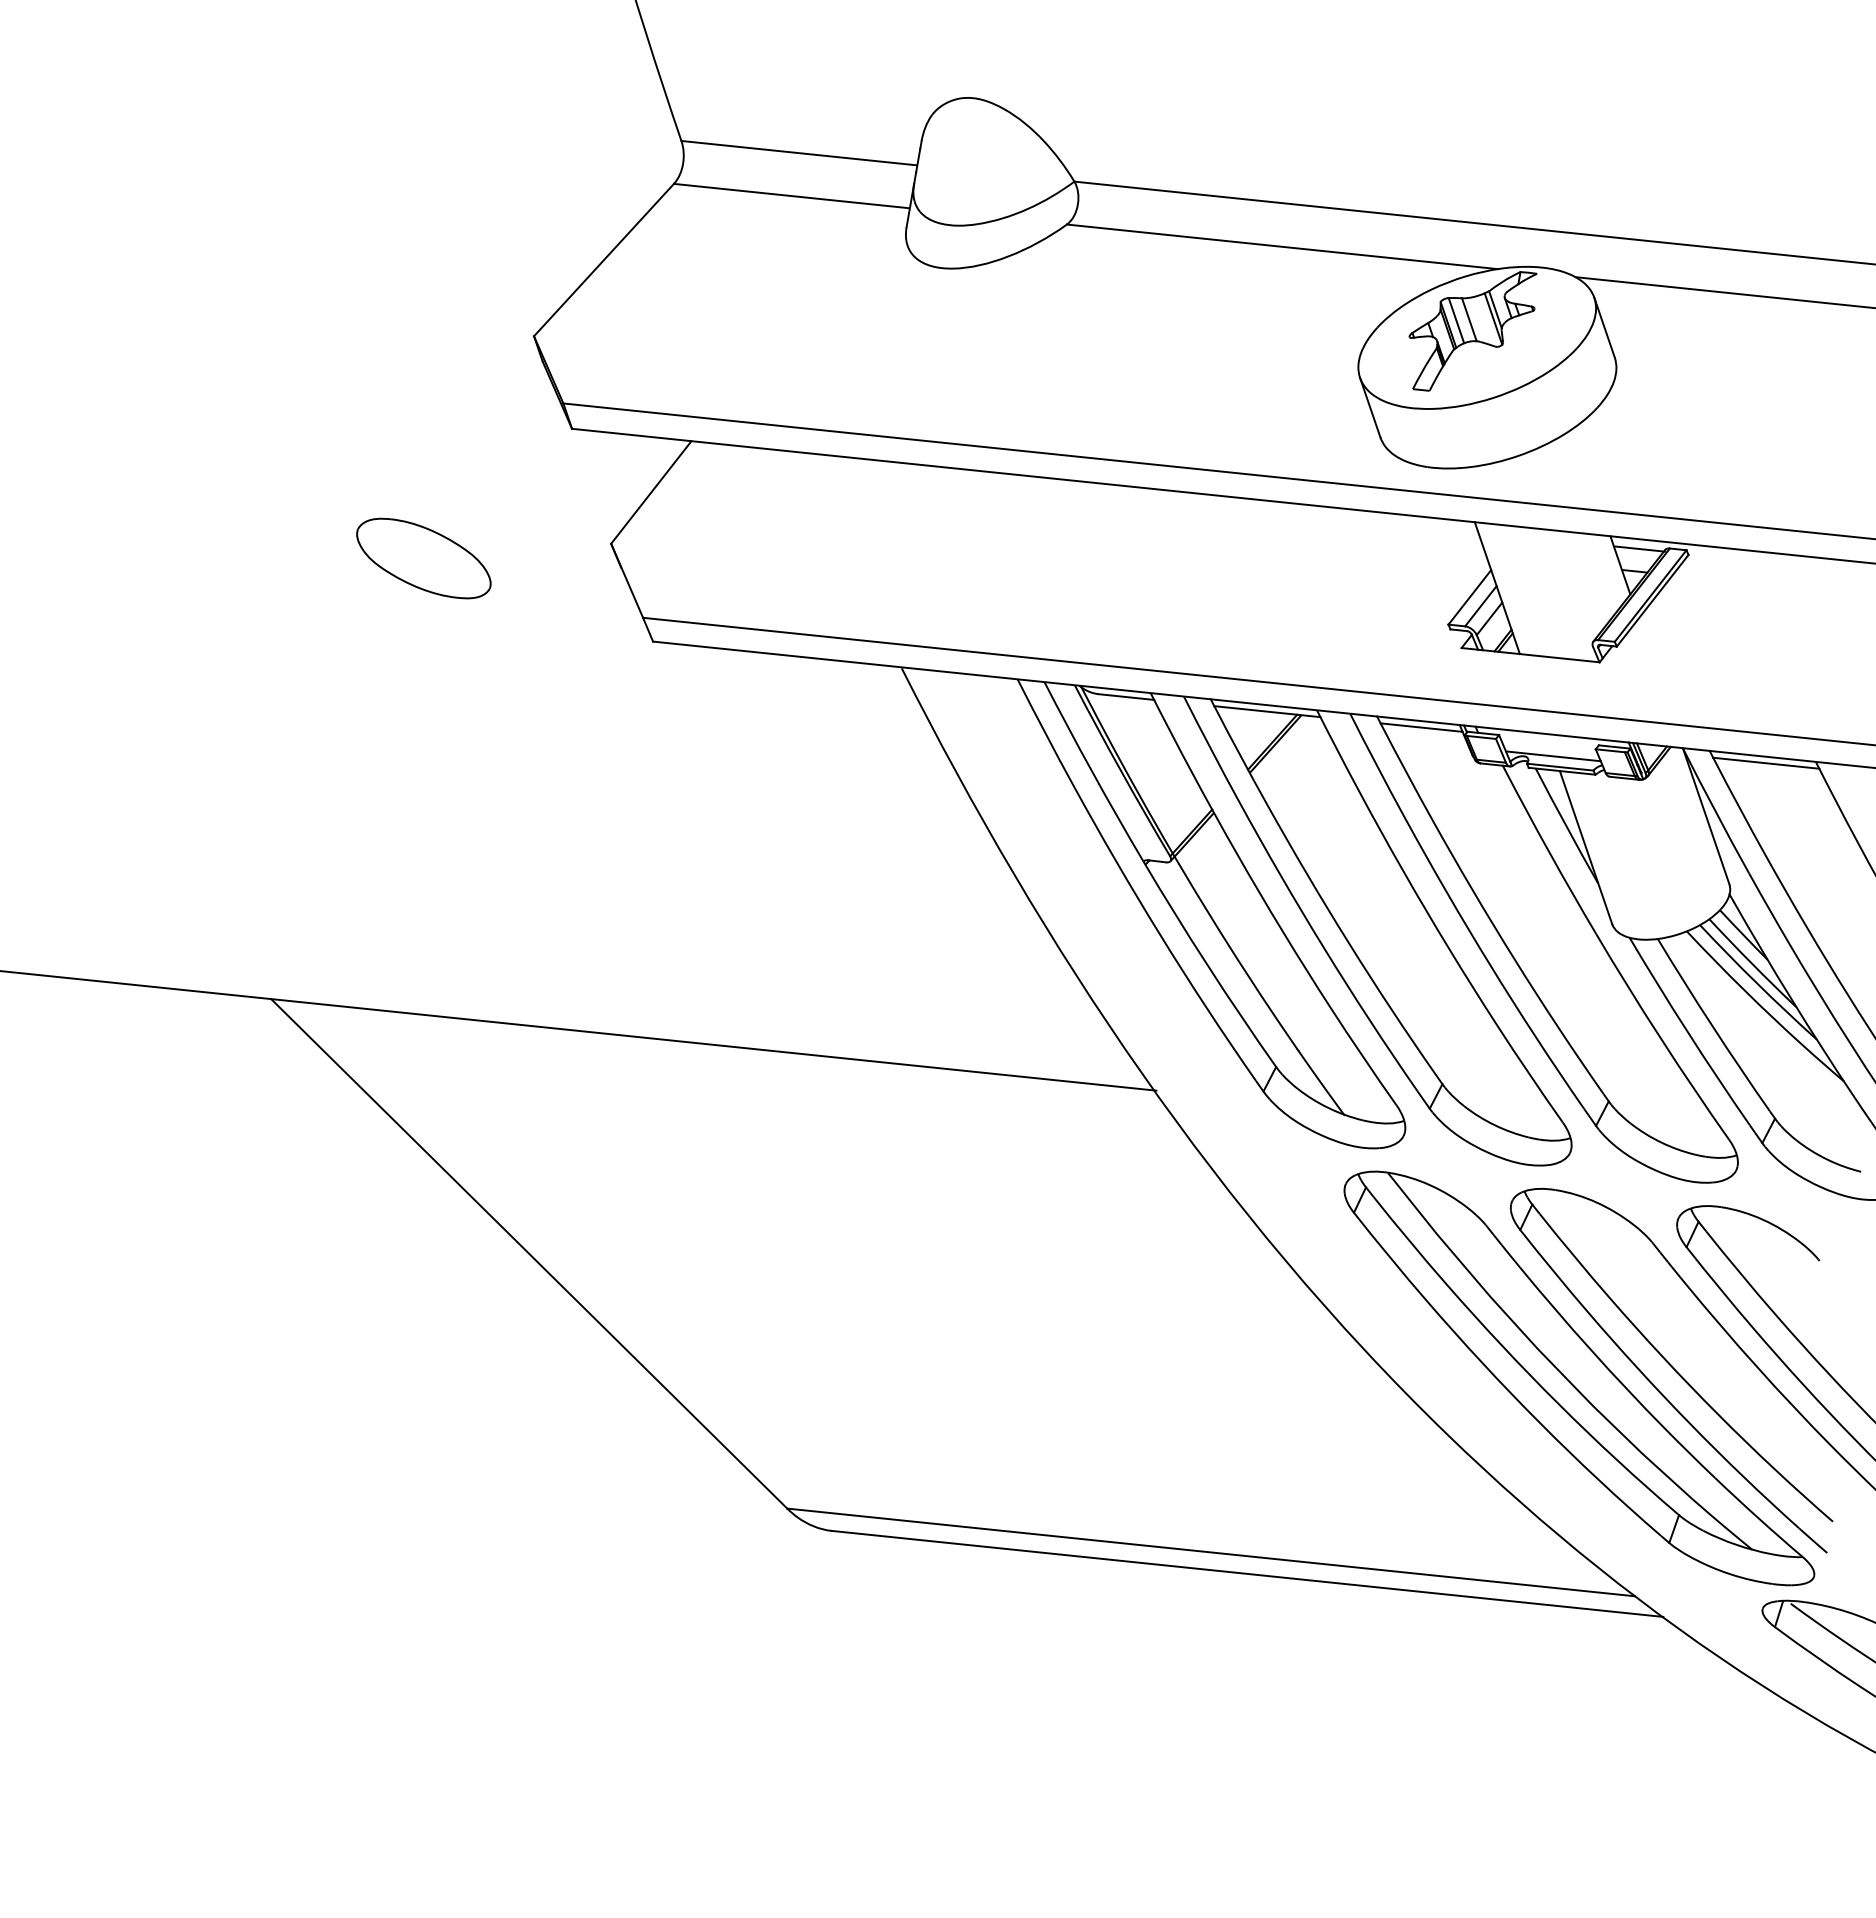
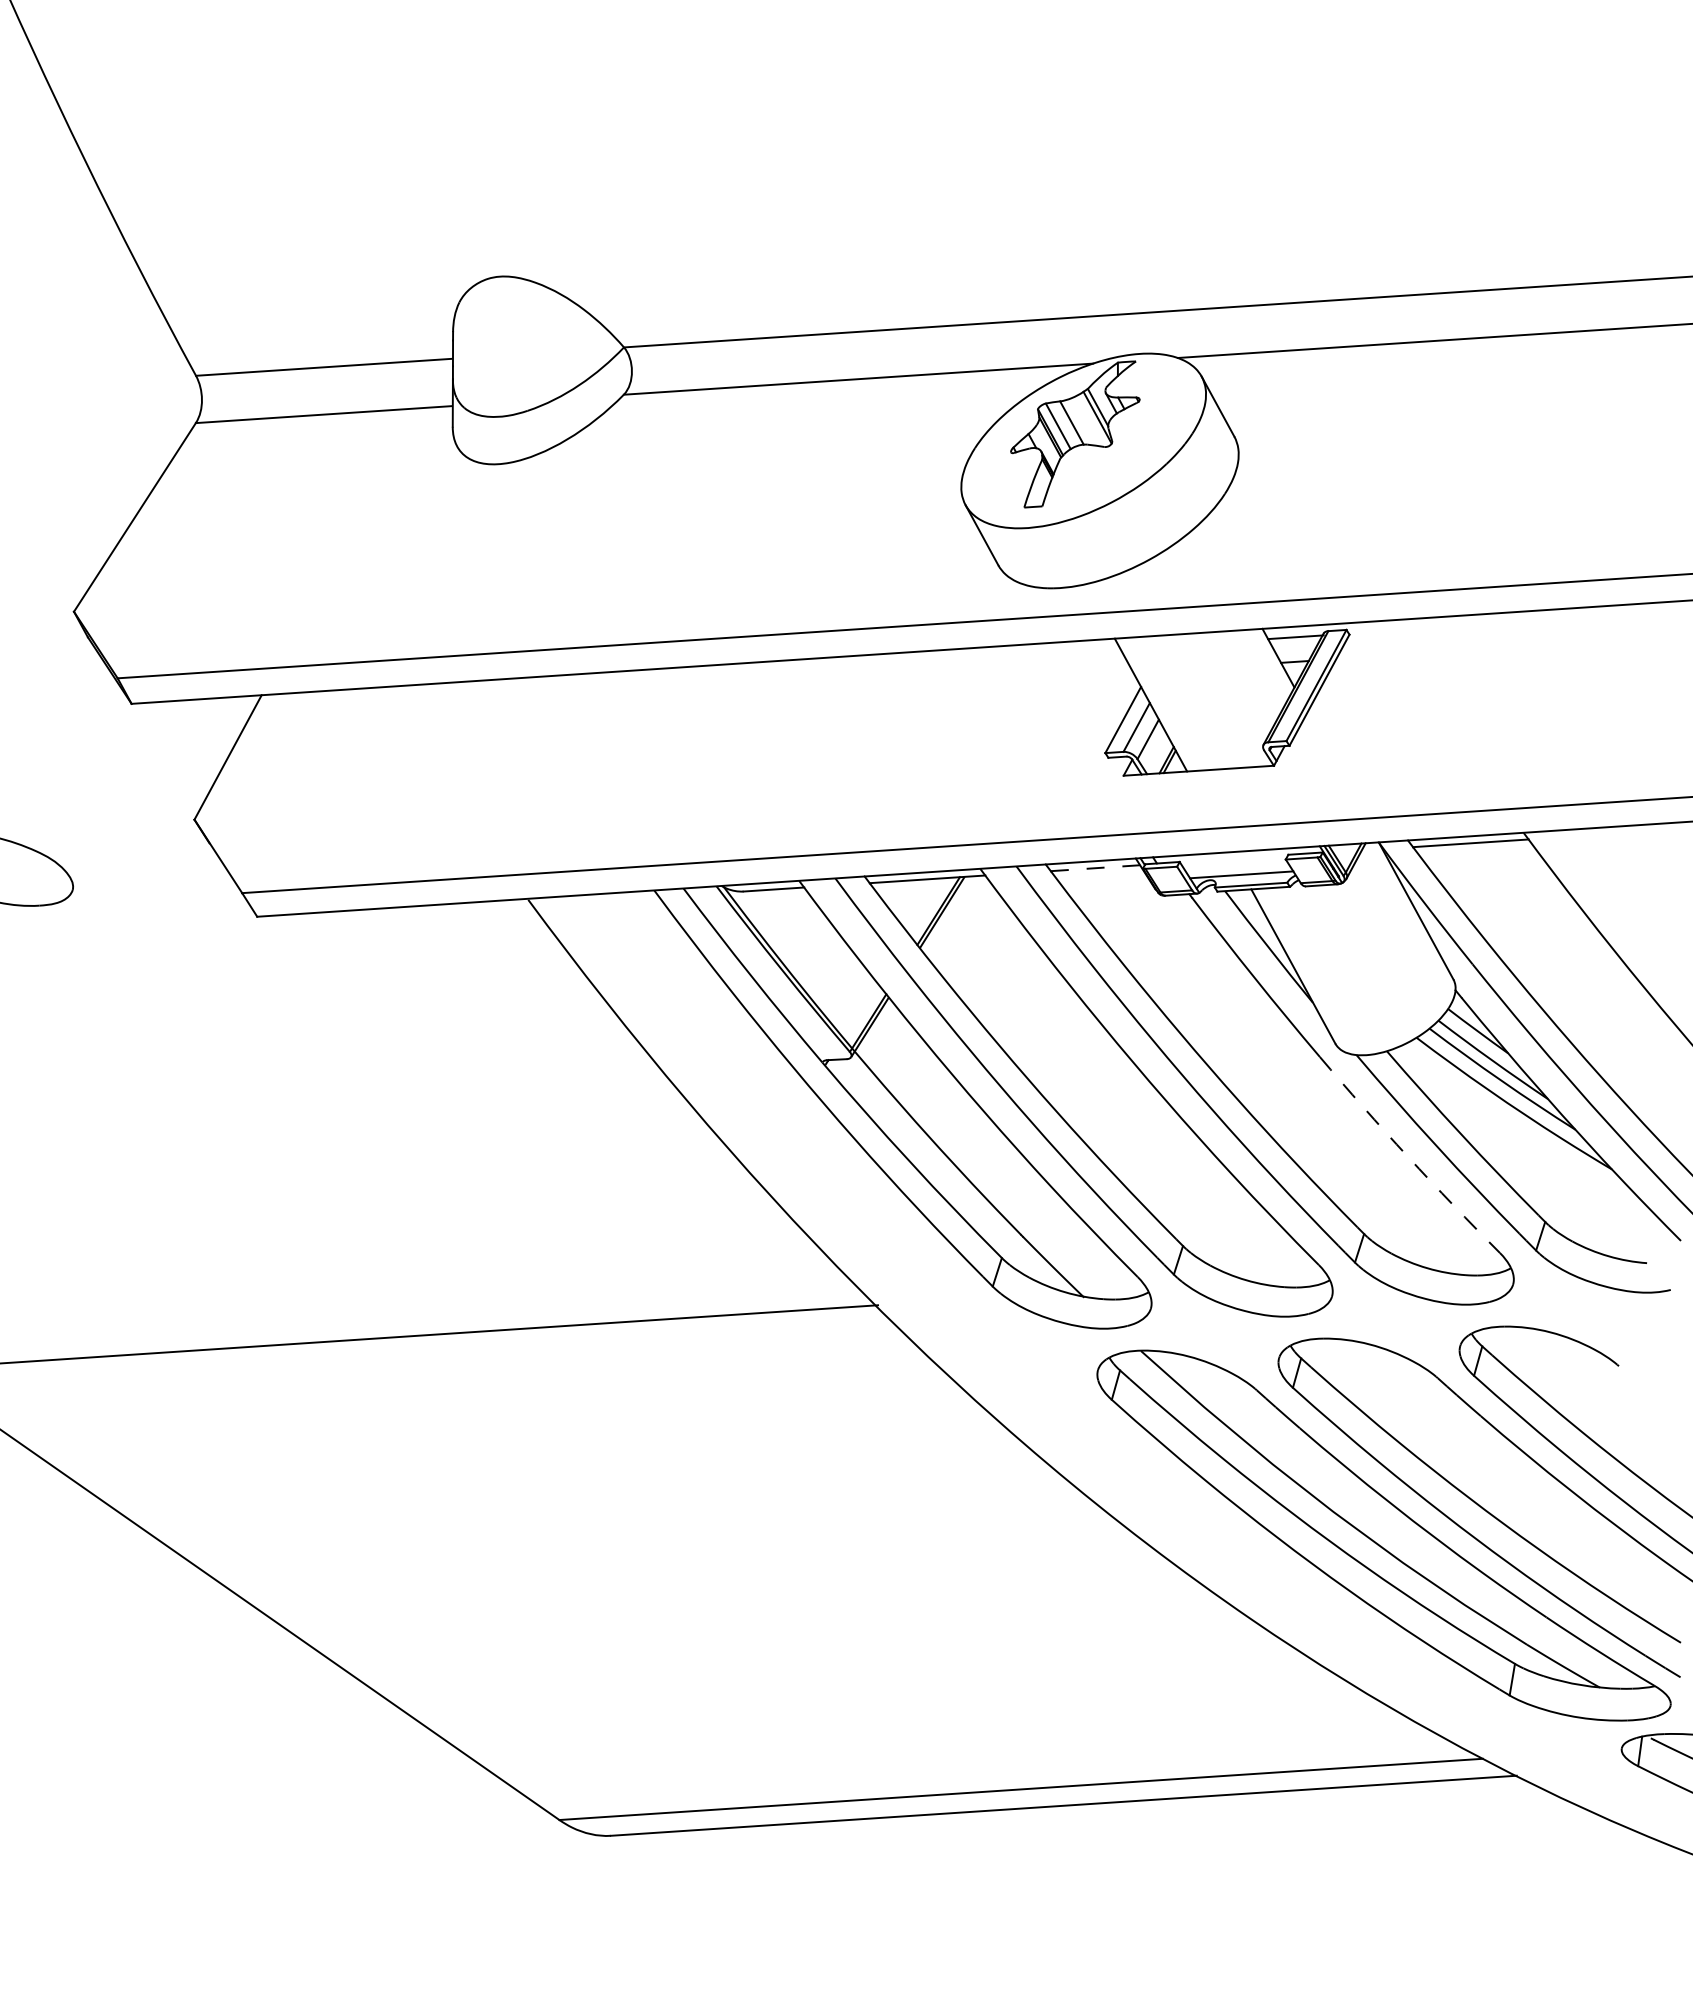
line: (1422, 727) -> (1096, 867), solid -> dashed
arc: (1660, 1038) -> (1407, 1157), solid -> dashed

